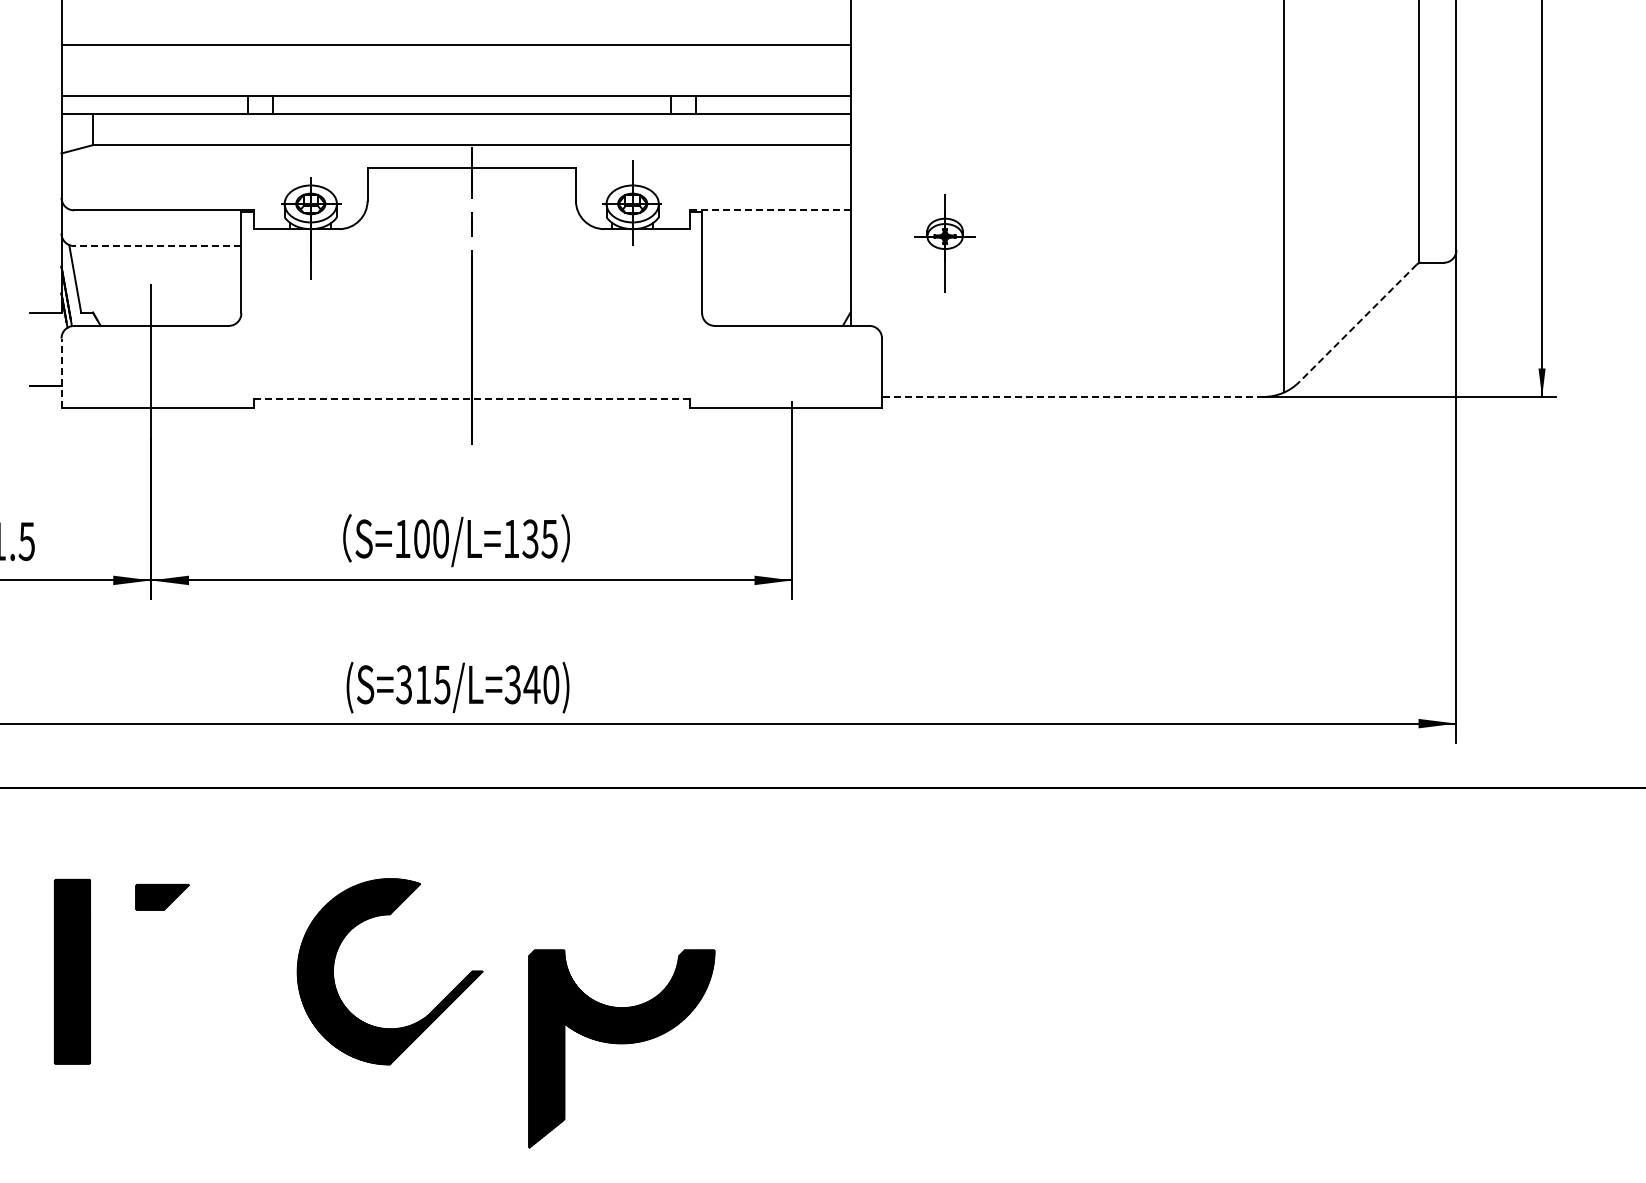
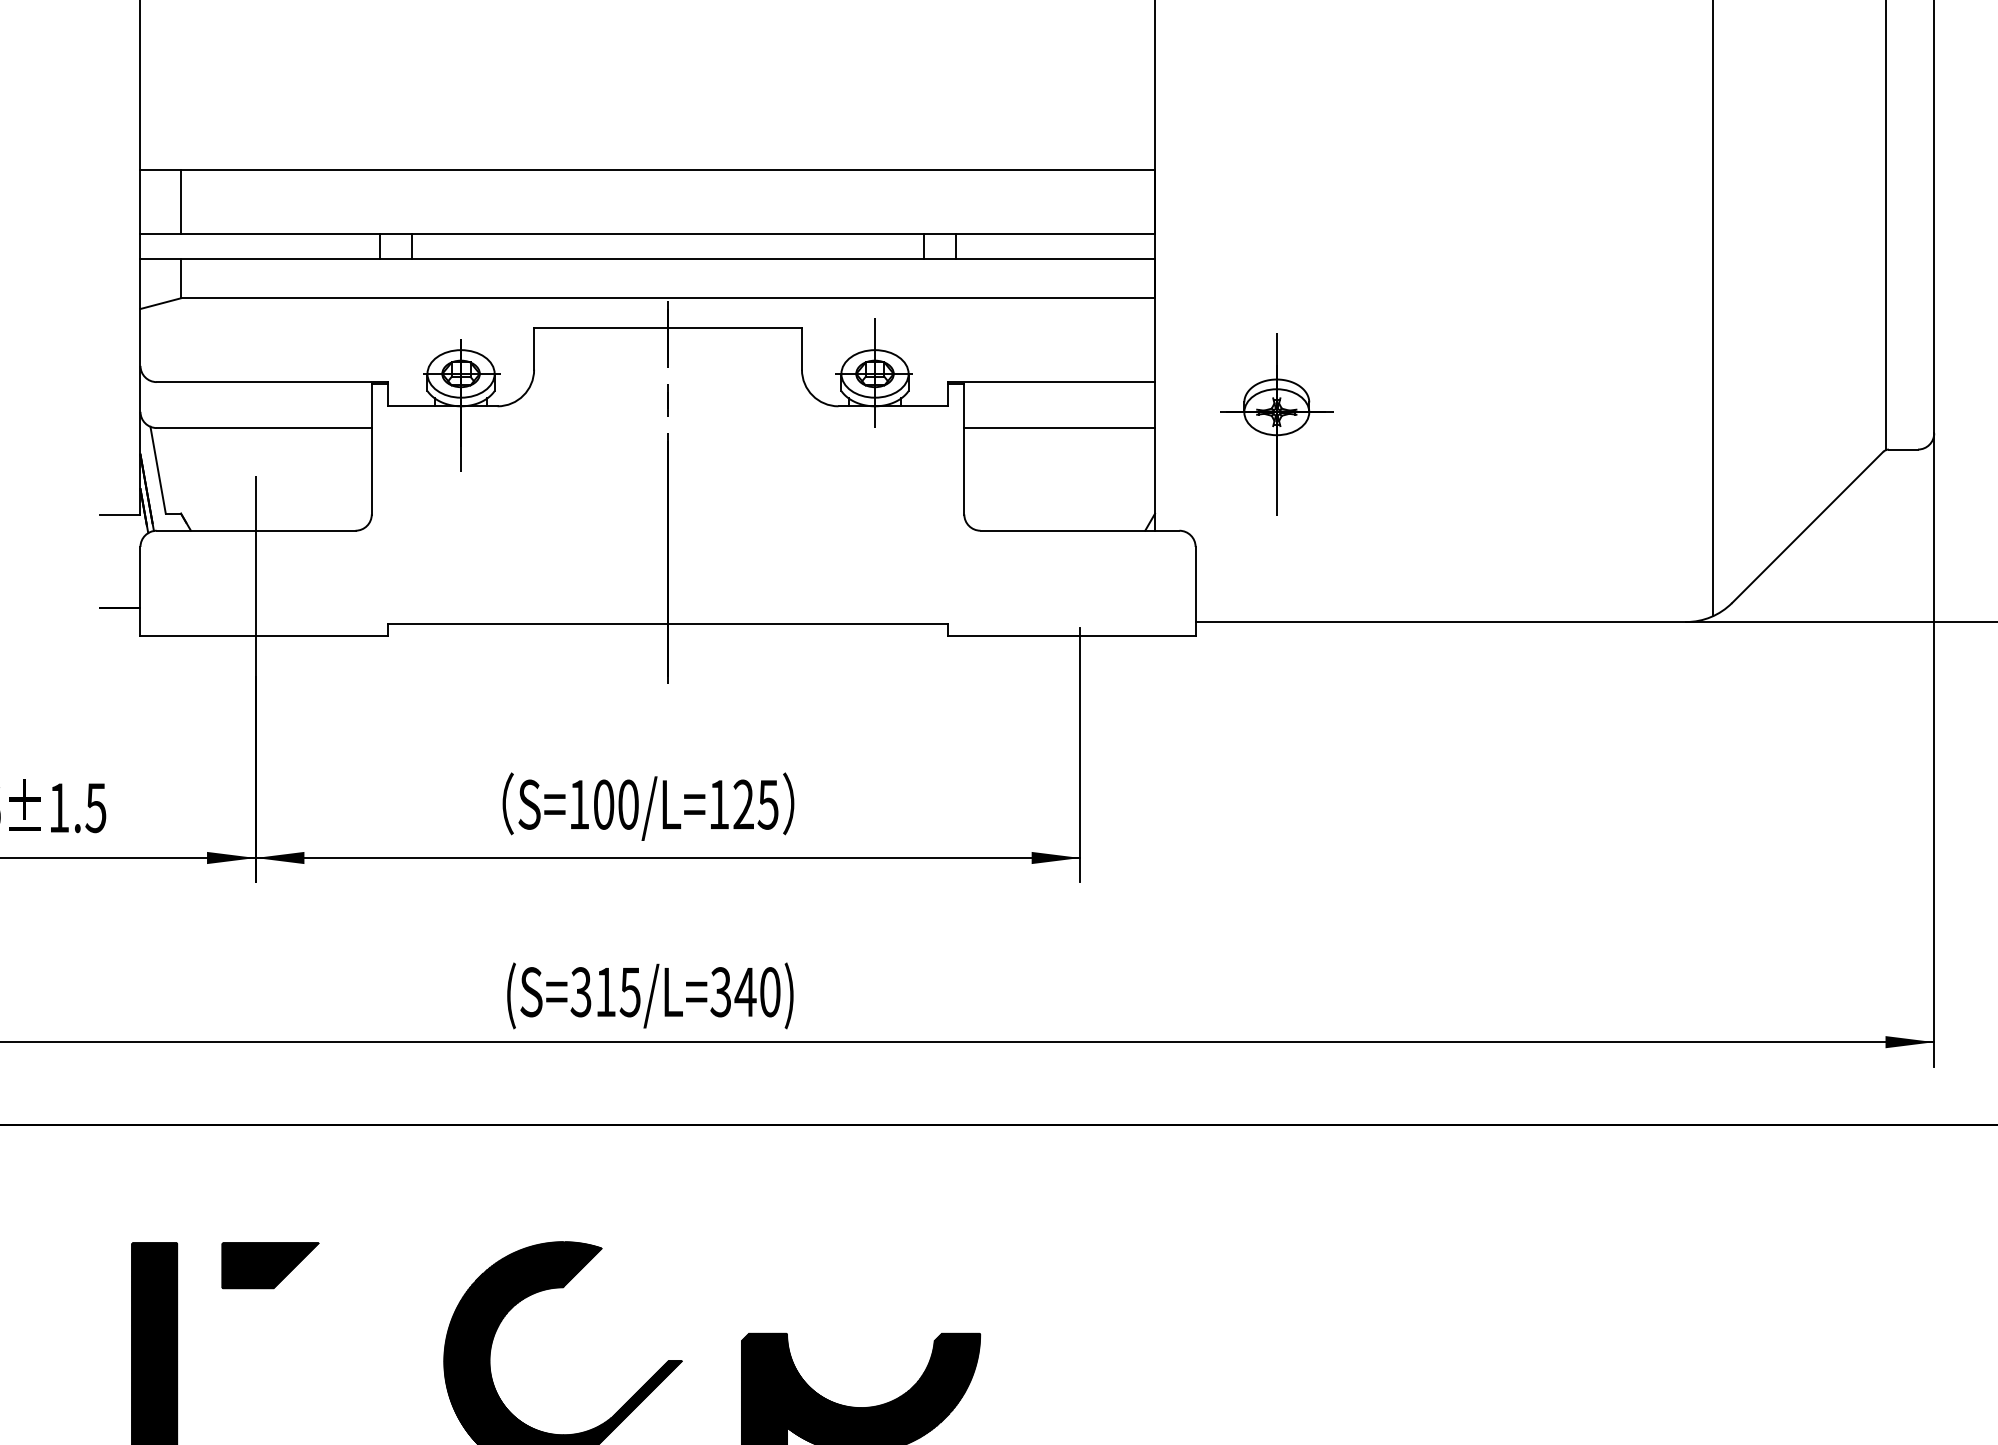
line: (93, 70) -> (181, 202), added
line: (770, 210) -> (1052, 382), dashed -> solid
part: (944, 242) -> (1275, 423), size x1.43
line: (157, 246) -> (263, 428), dashed -> solid
line: (776, 246) -> (1059, 428), added
line: (1357, 323) -> (1807, 527), dashed -> solid
line: (61, 373) -> (140, 591), dashed -> solid
line: (1072, 396) -> (1440, 621), dashed -> solid
line: (471, 398) -> (667, 624), dashed -> solid
text: (530, 539) -> (743, 805), S=100/L=135 -> S=100/L=125
part: (162, 896) -> (270, 1264), size x1.43

